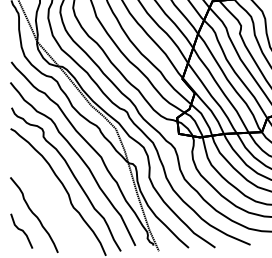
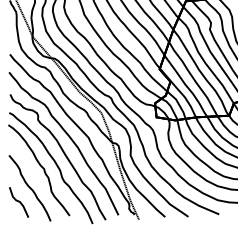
curve: (47, 191) -> (41, 167), added

